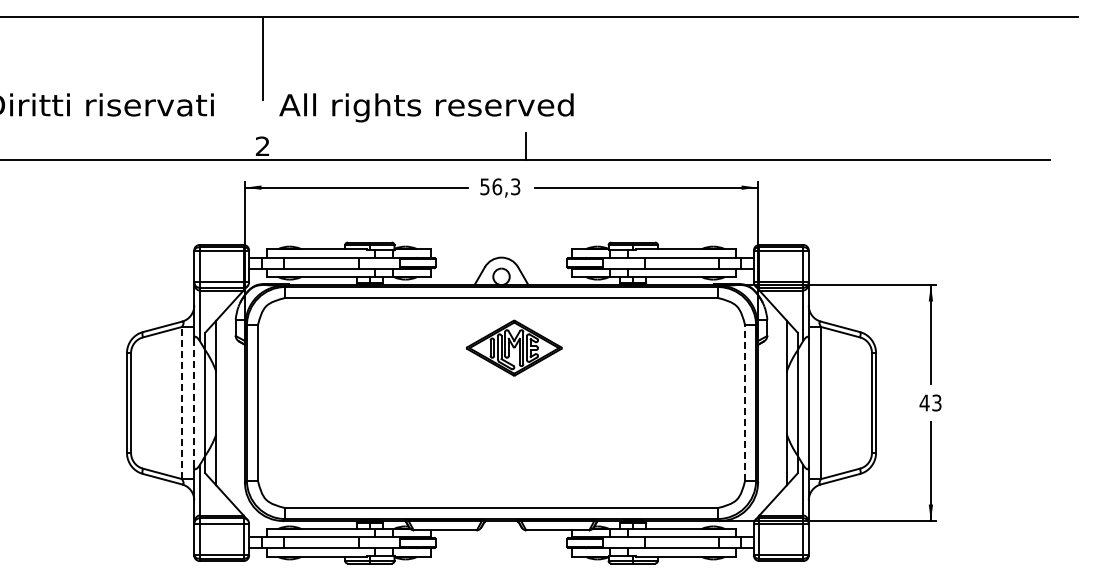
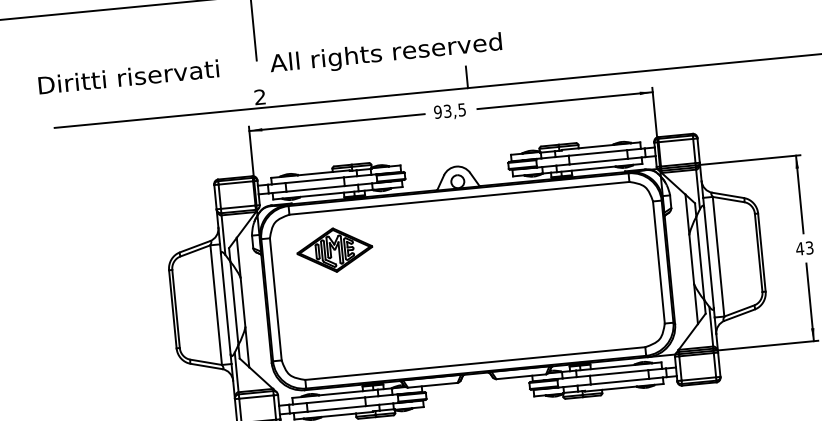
text: (500, 186) -> (450, 110), 56,3 -> 93,5
part: (513, 347) -> (334, 249), moved
line: (182, 402) -> (216, 304), dashed -> solid
line: (194, 403) -> (226, 304), dashed -> solid
line: (745, 403) -> (659, 262), dashed -> solid

